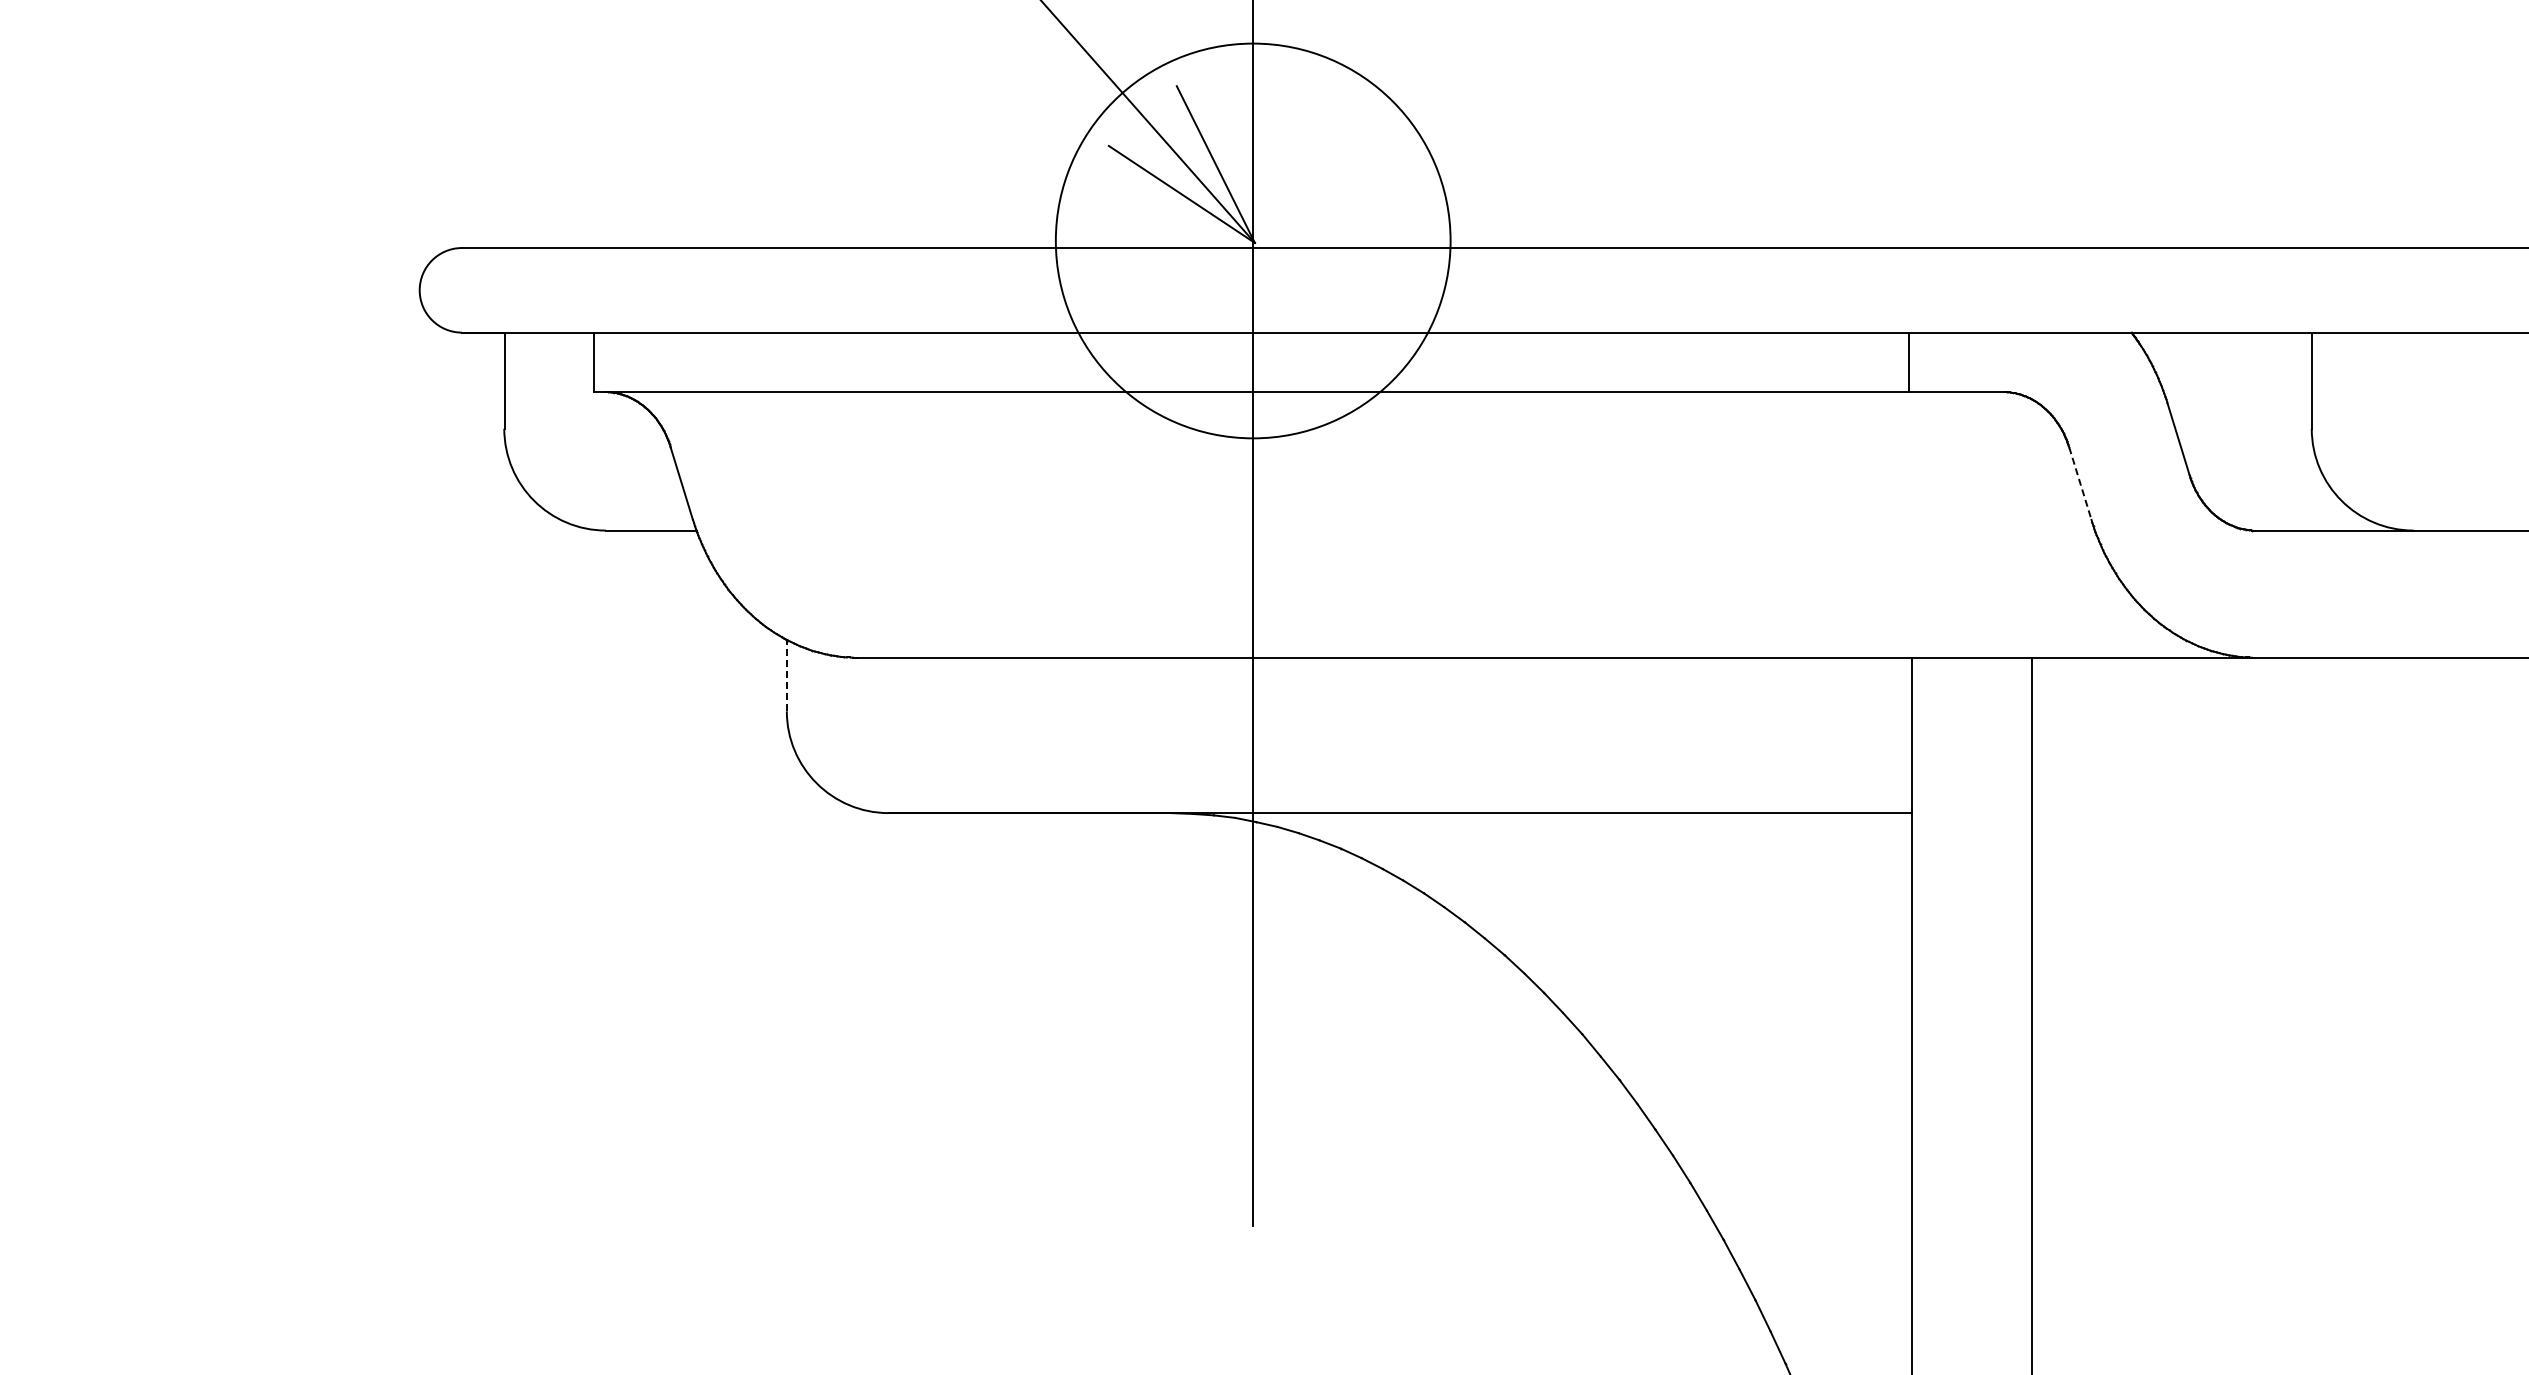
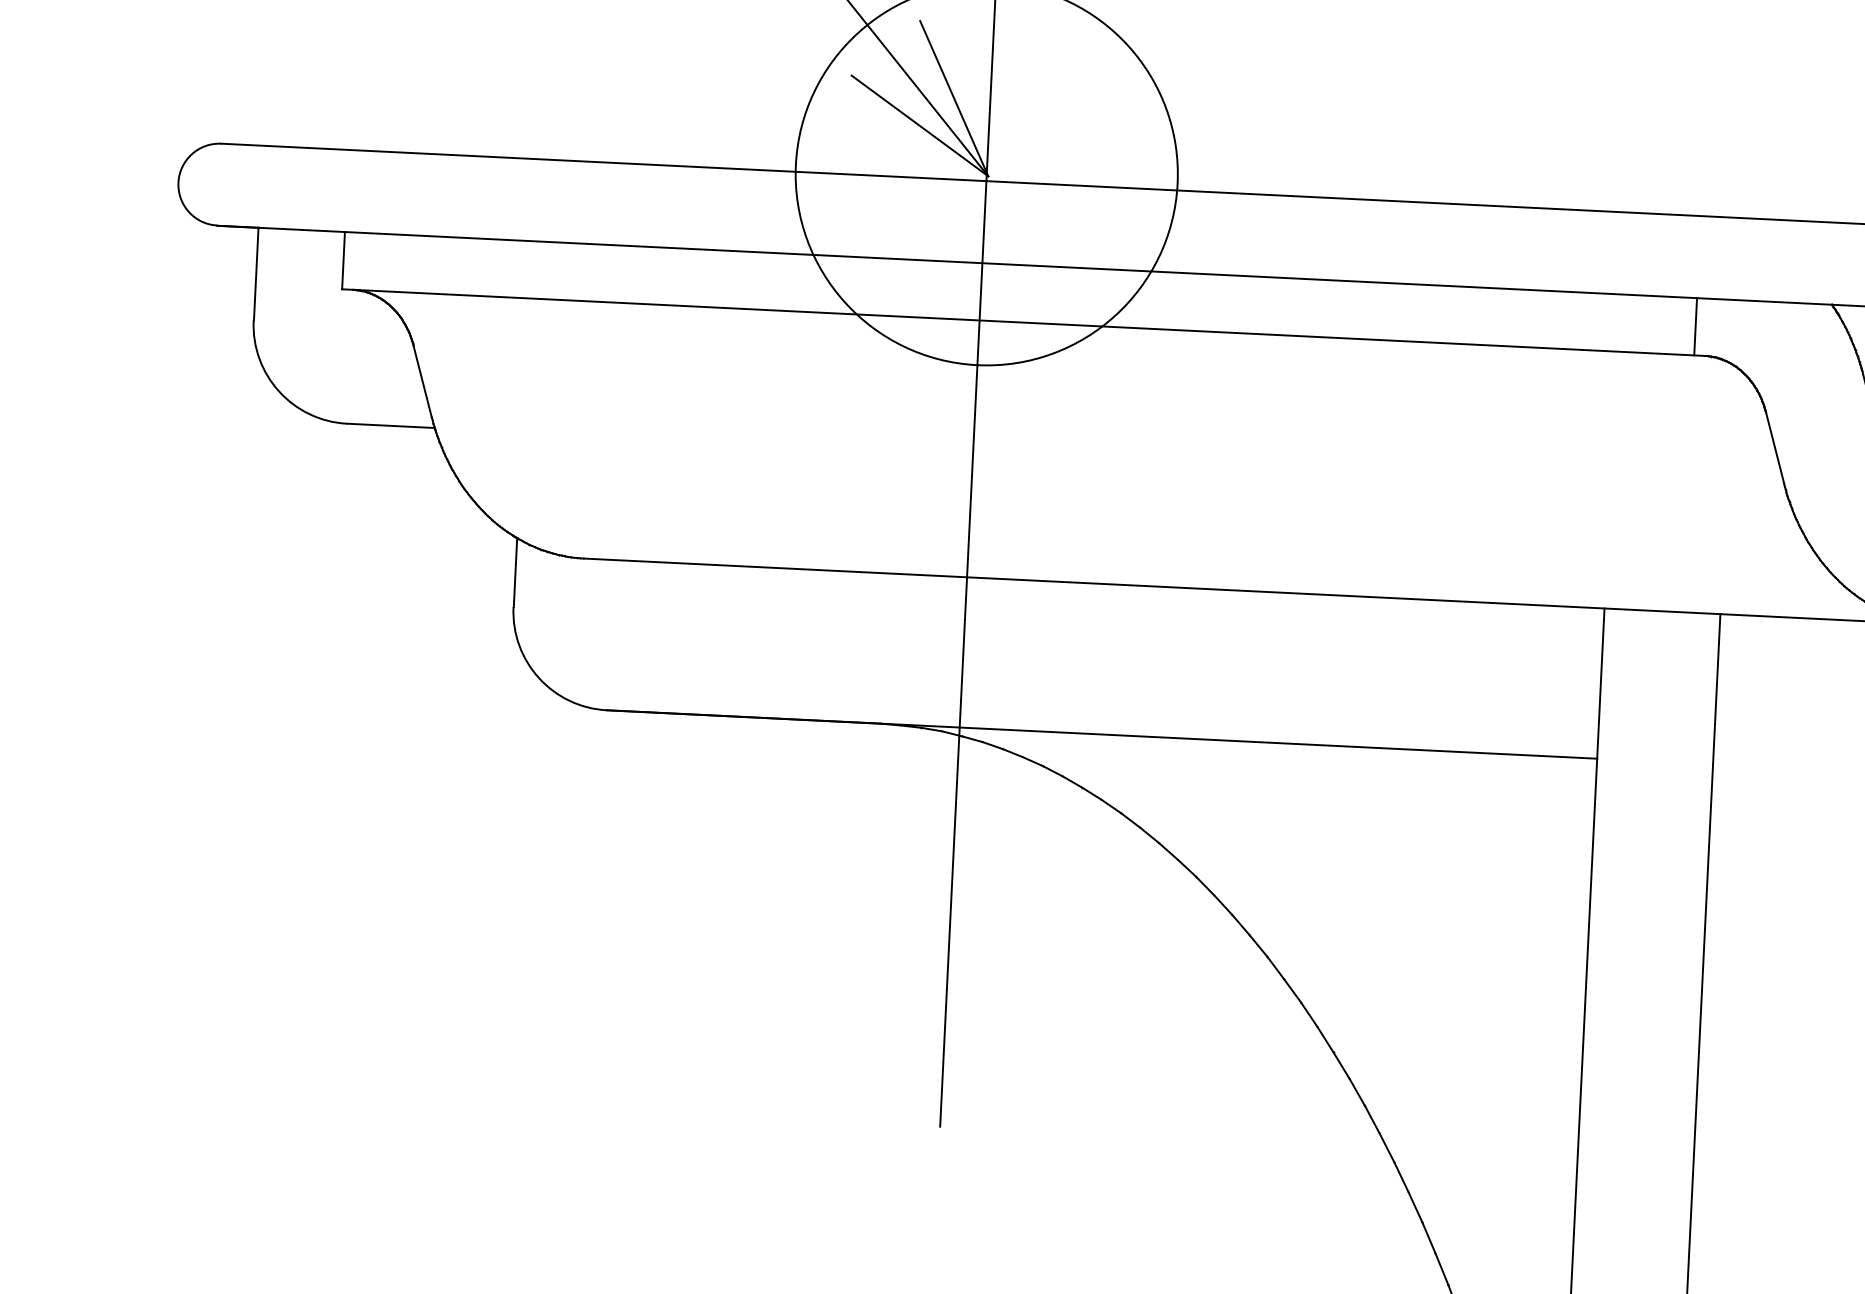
line: (1909, 362) -> (1695, 326), moved
line: (2080, 483) -> (1775, 447), dashed -> solid
line: (787, 675) -> (515, 572), dashed -> solid

